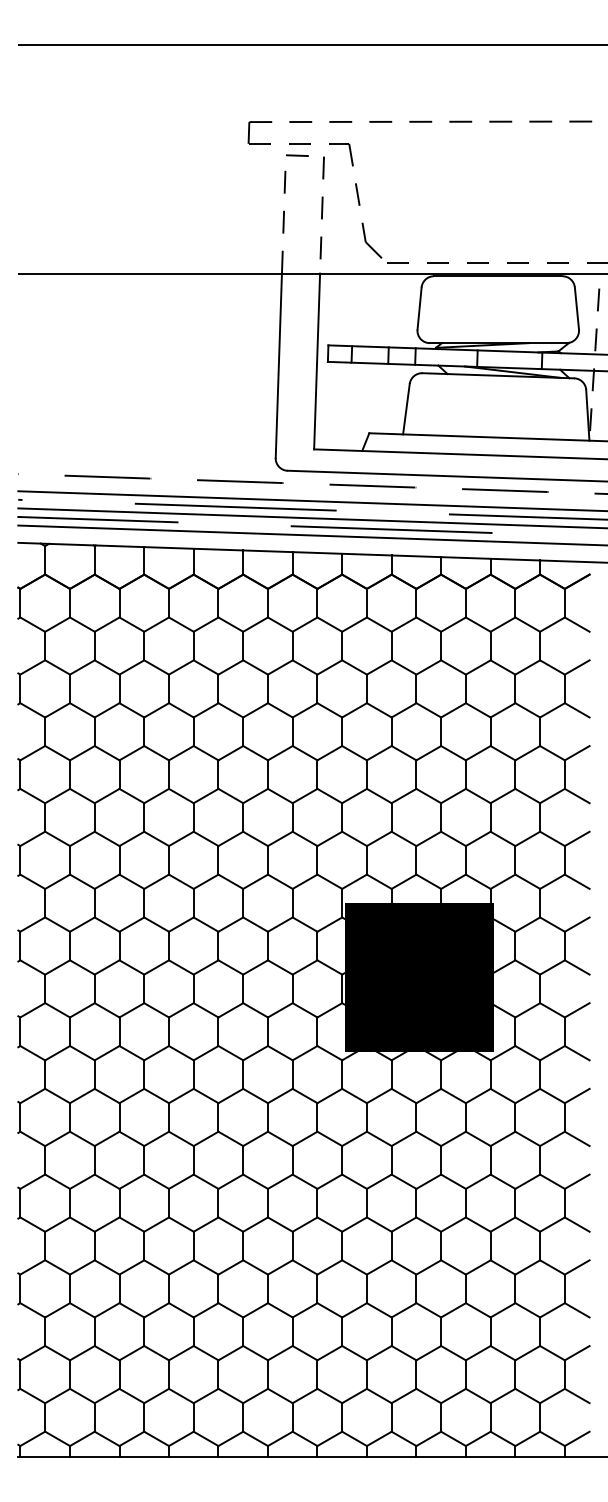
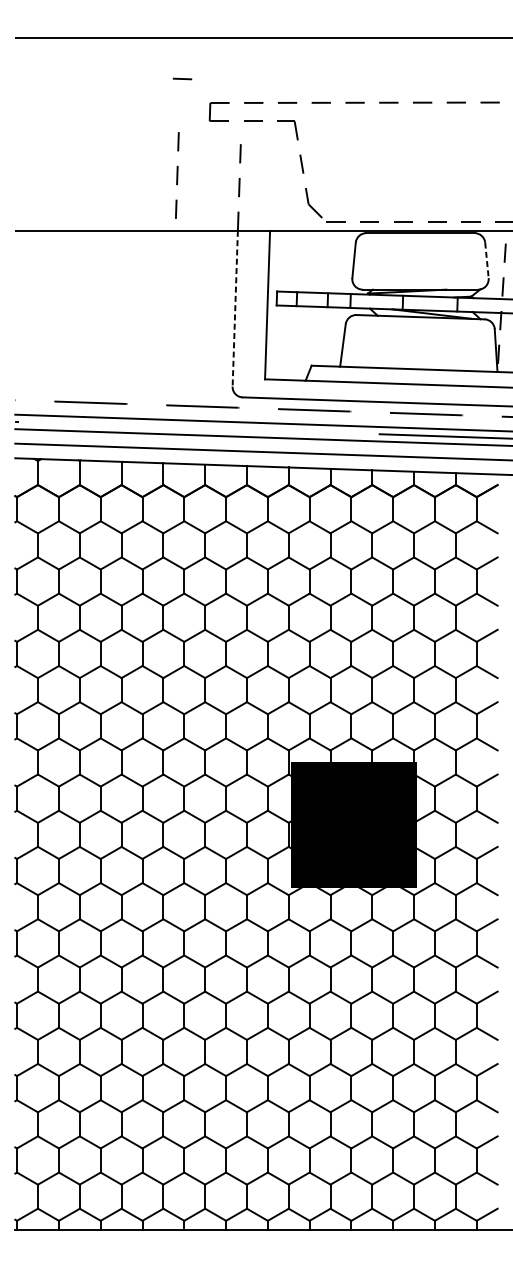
line: (297, 155) -> (182, 78), moved
line: (321, 207) -> (176, 175), moved
line: (576, 308) -> (486, 260), solid -> dashed
line: (278, 366) -> (234, 309), solid -> dashed
line: (235, 506) -> (198, 427), removed
line: (97, 519) -> (82, 438), removed
line: (391, 529) -> (330, 446), removed

